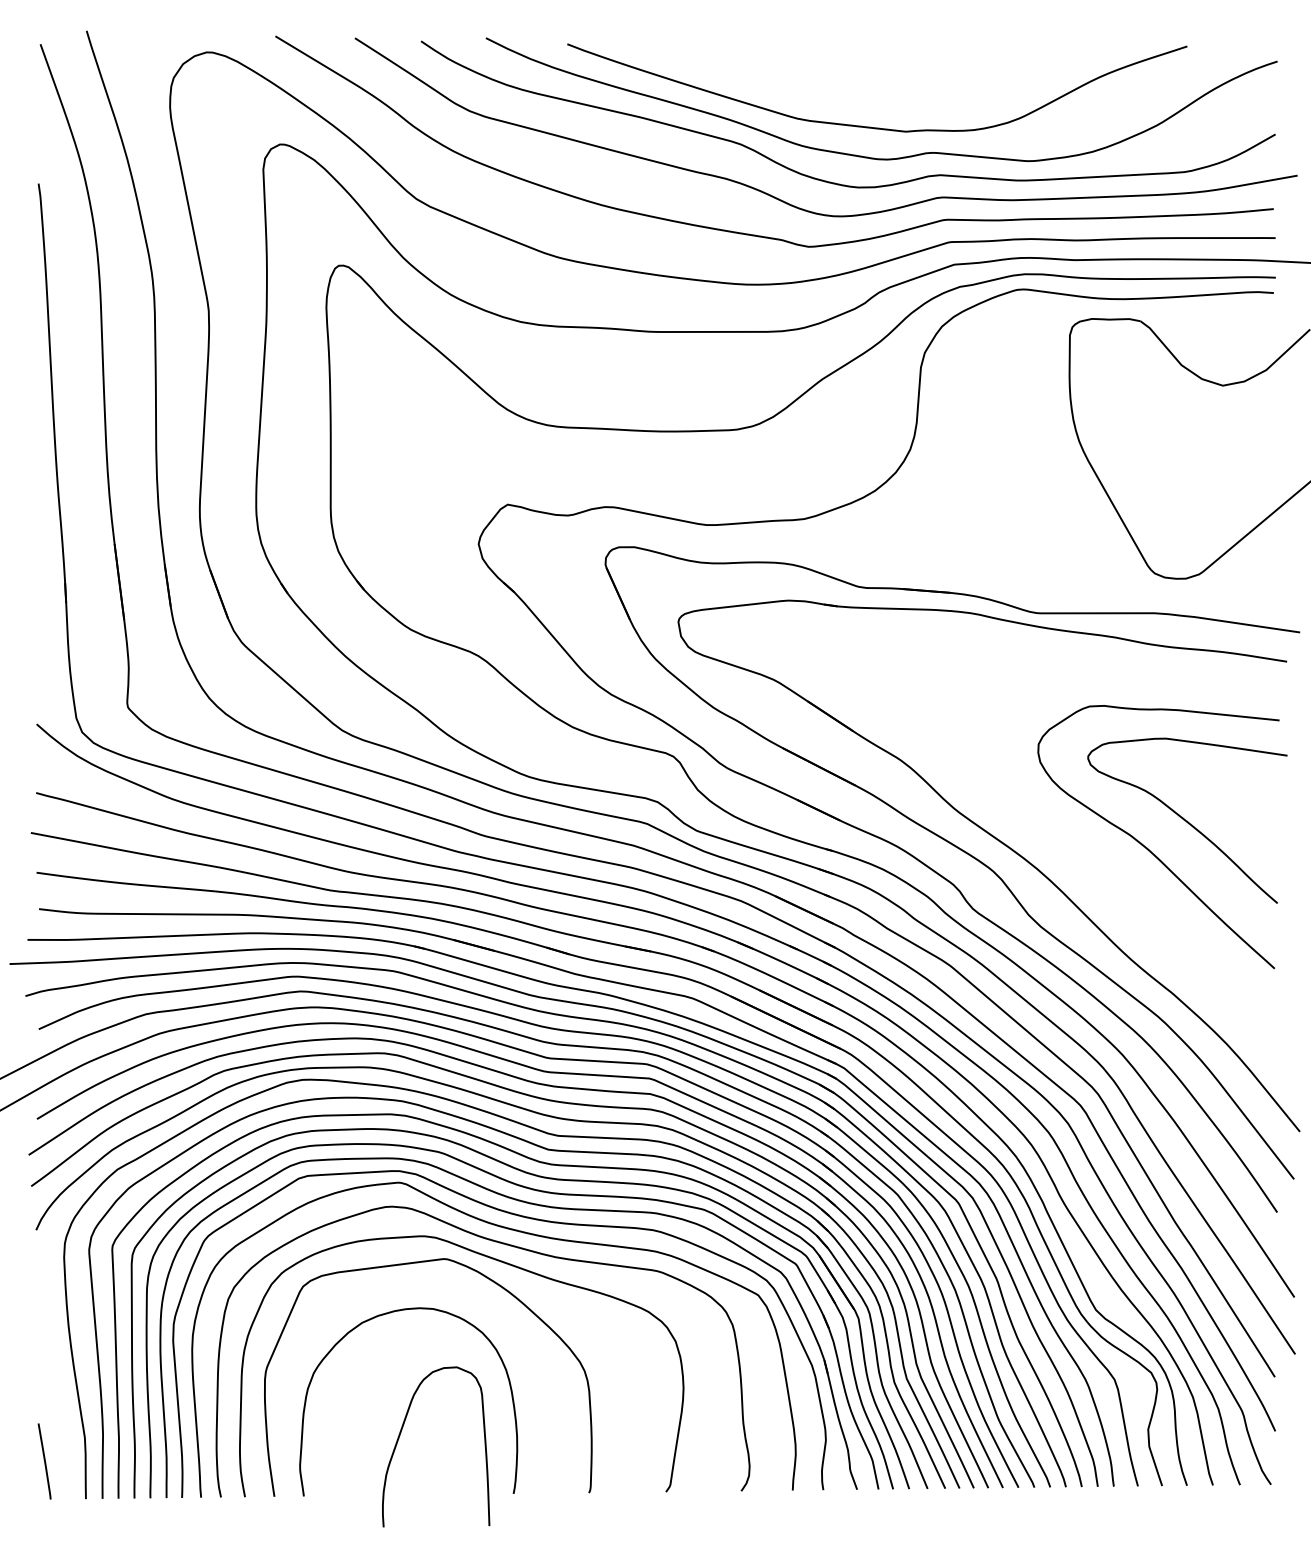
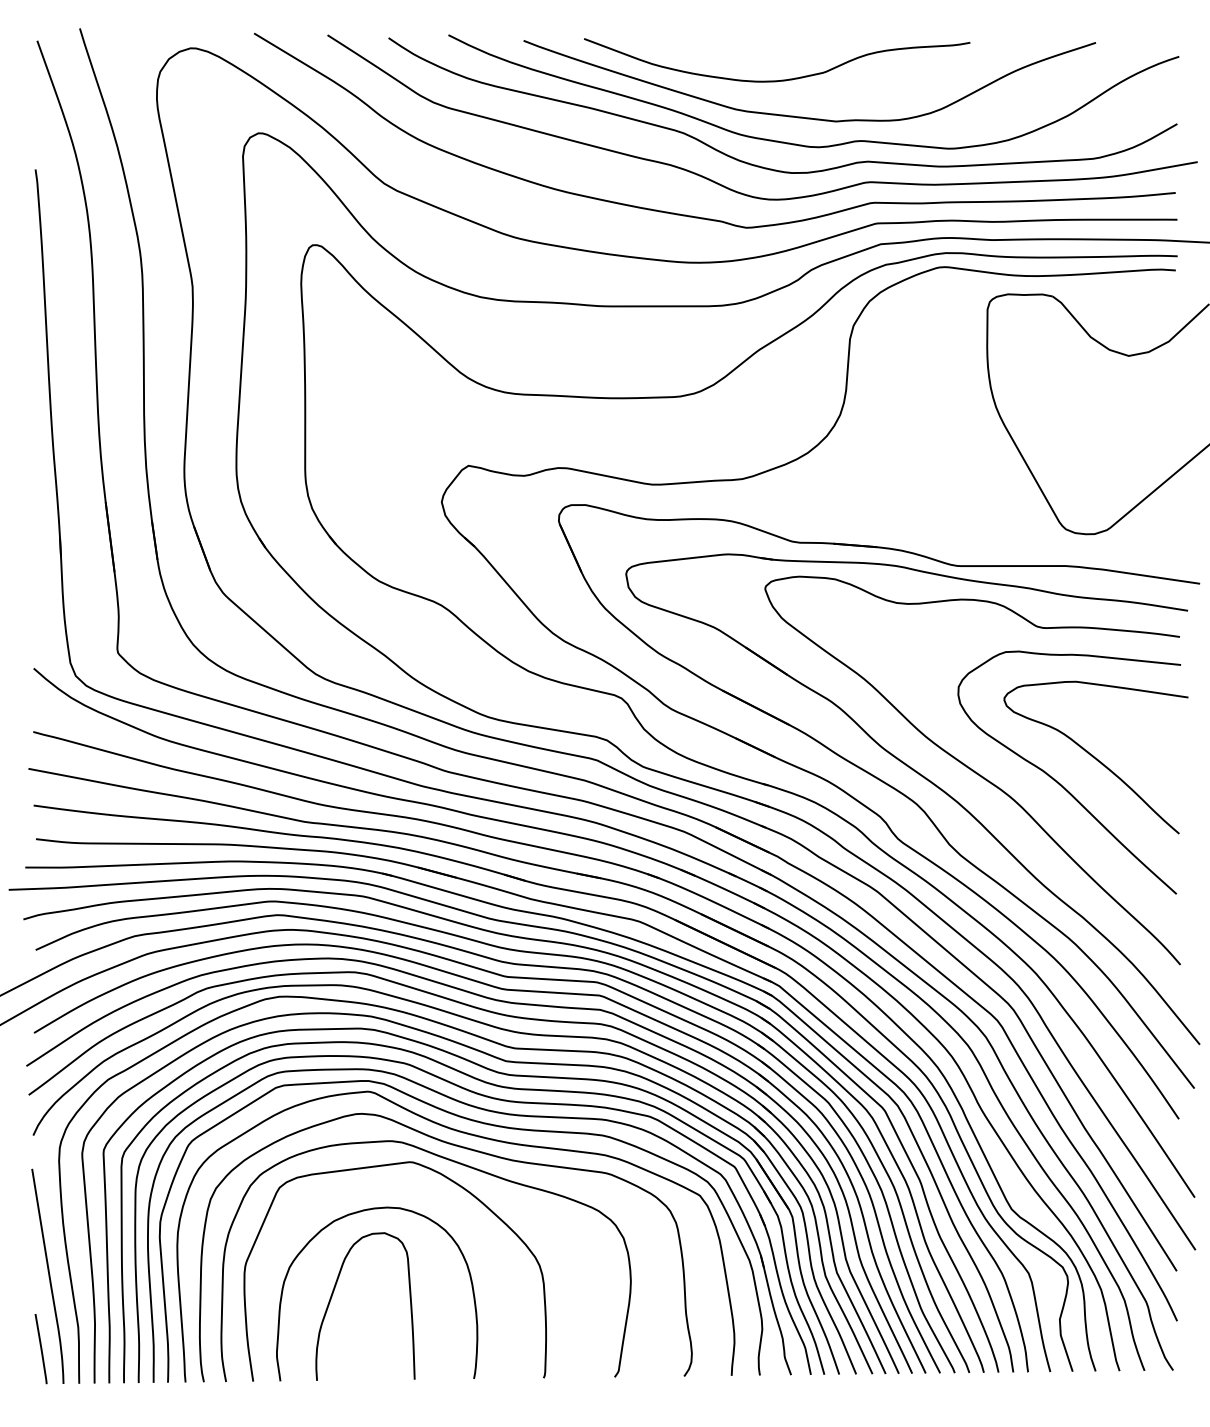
curve: (846, 86) -> (781, 79), added
curve: (1053, 834) -> (972, 770), added
curve: (52, 1381) -> (48, 1275), added
curve: (401, 1433) -> (333, 1294), moved

